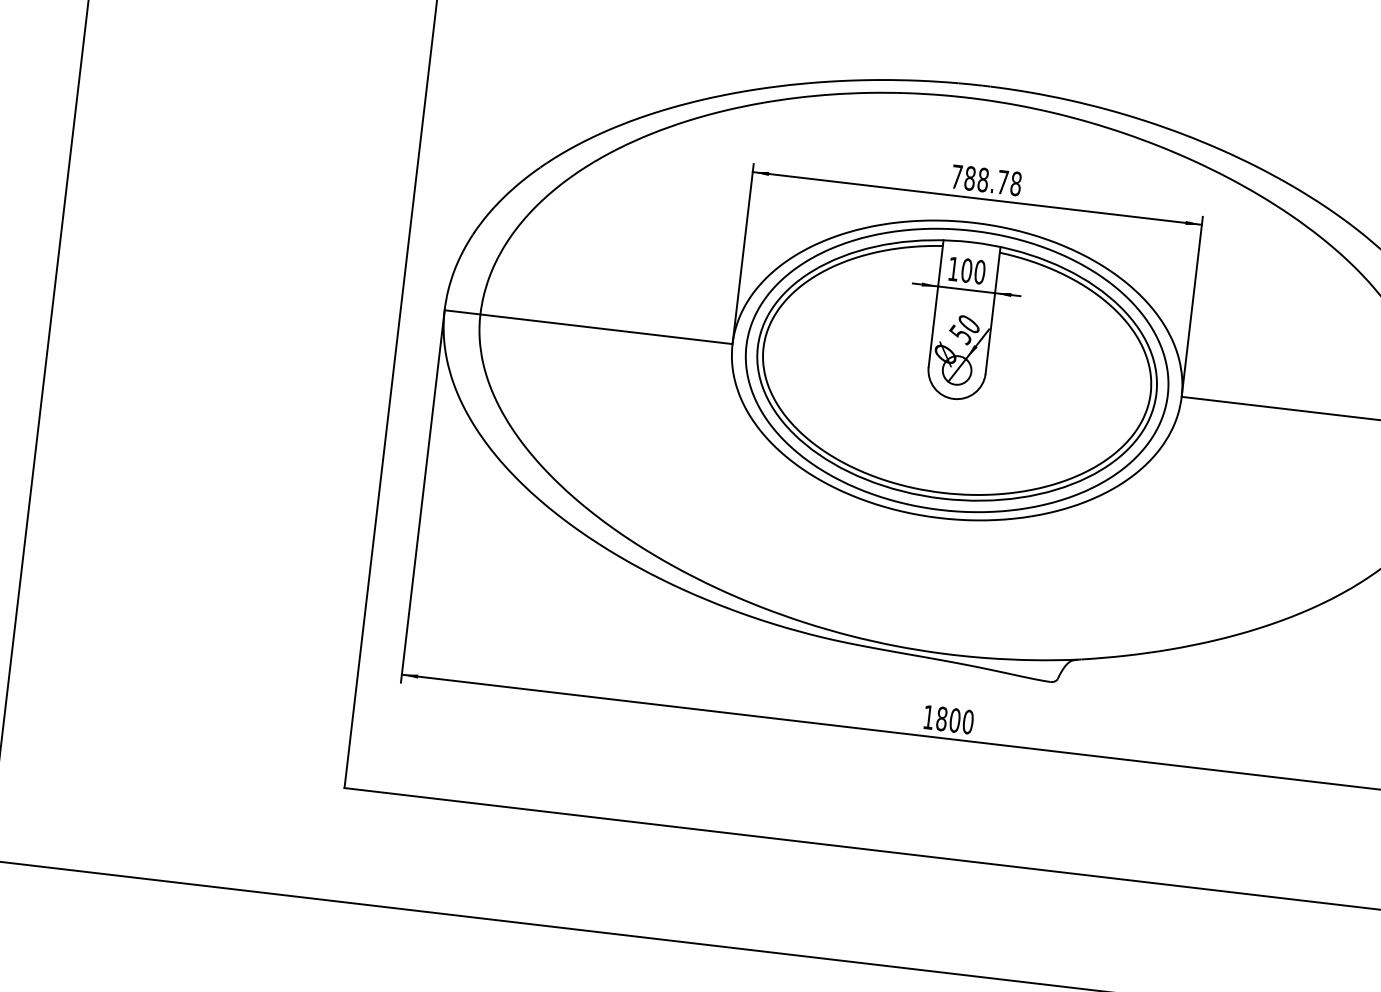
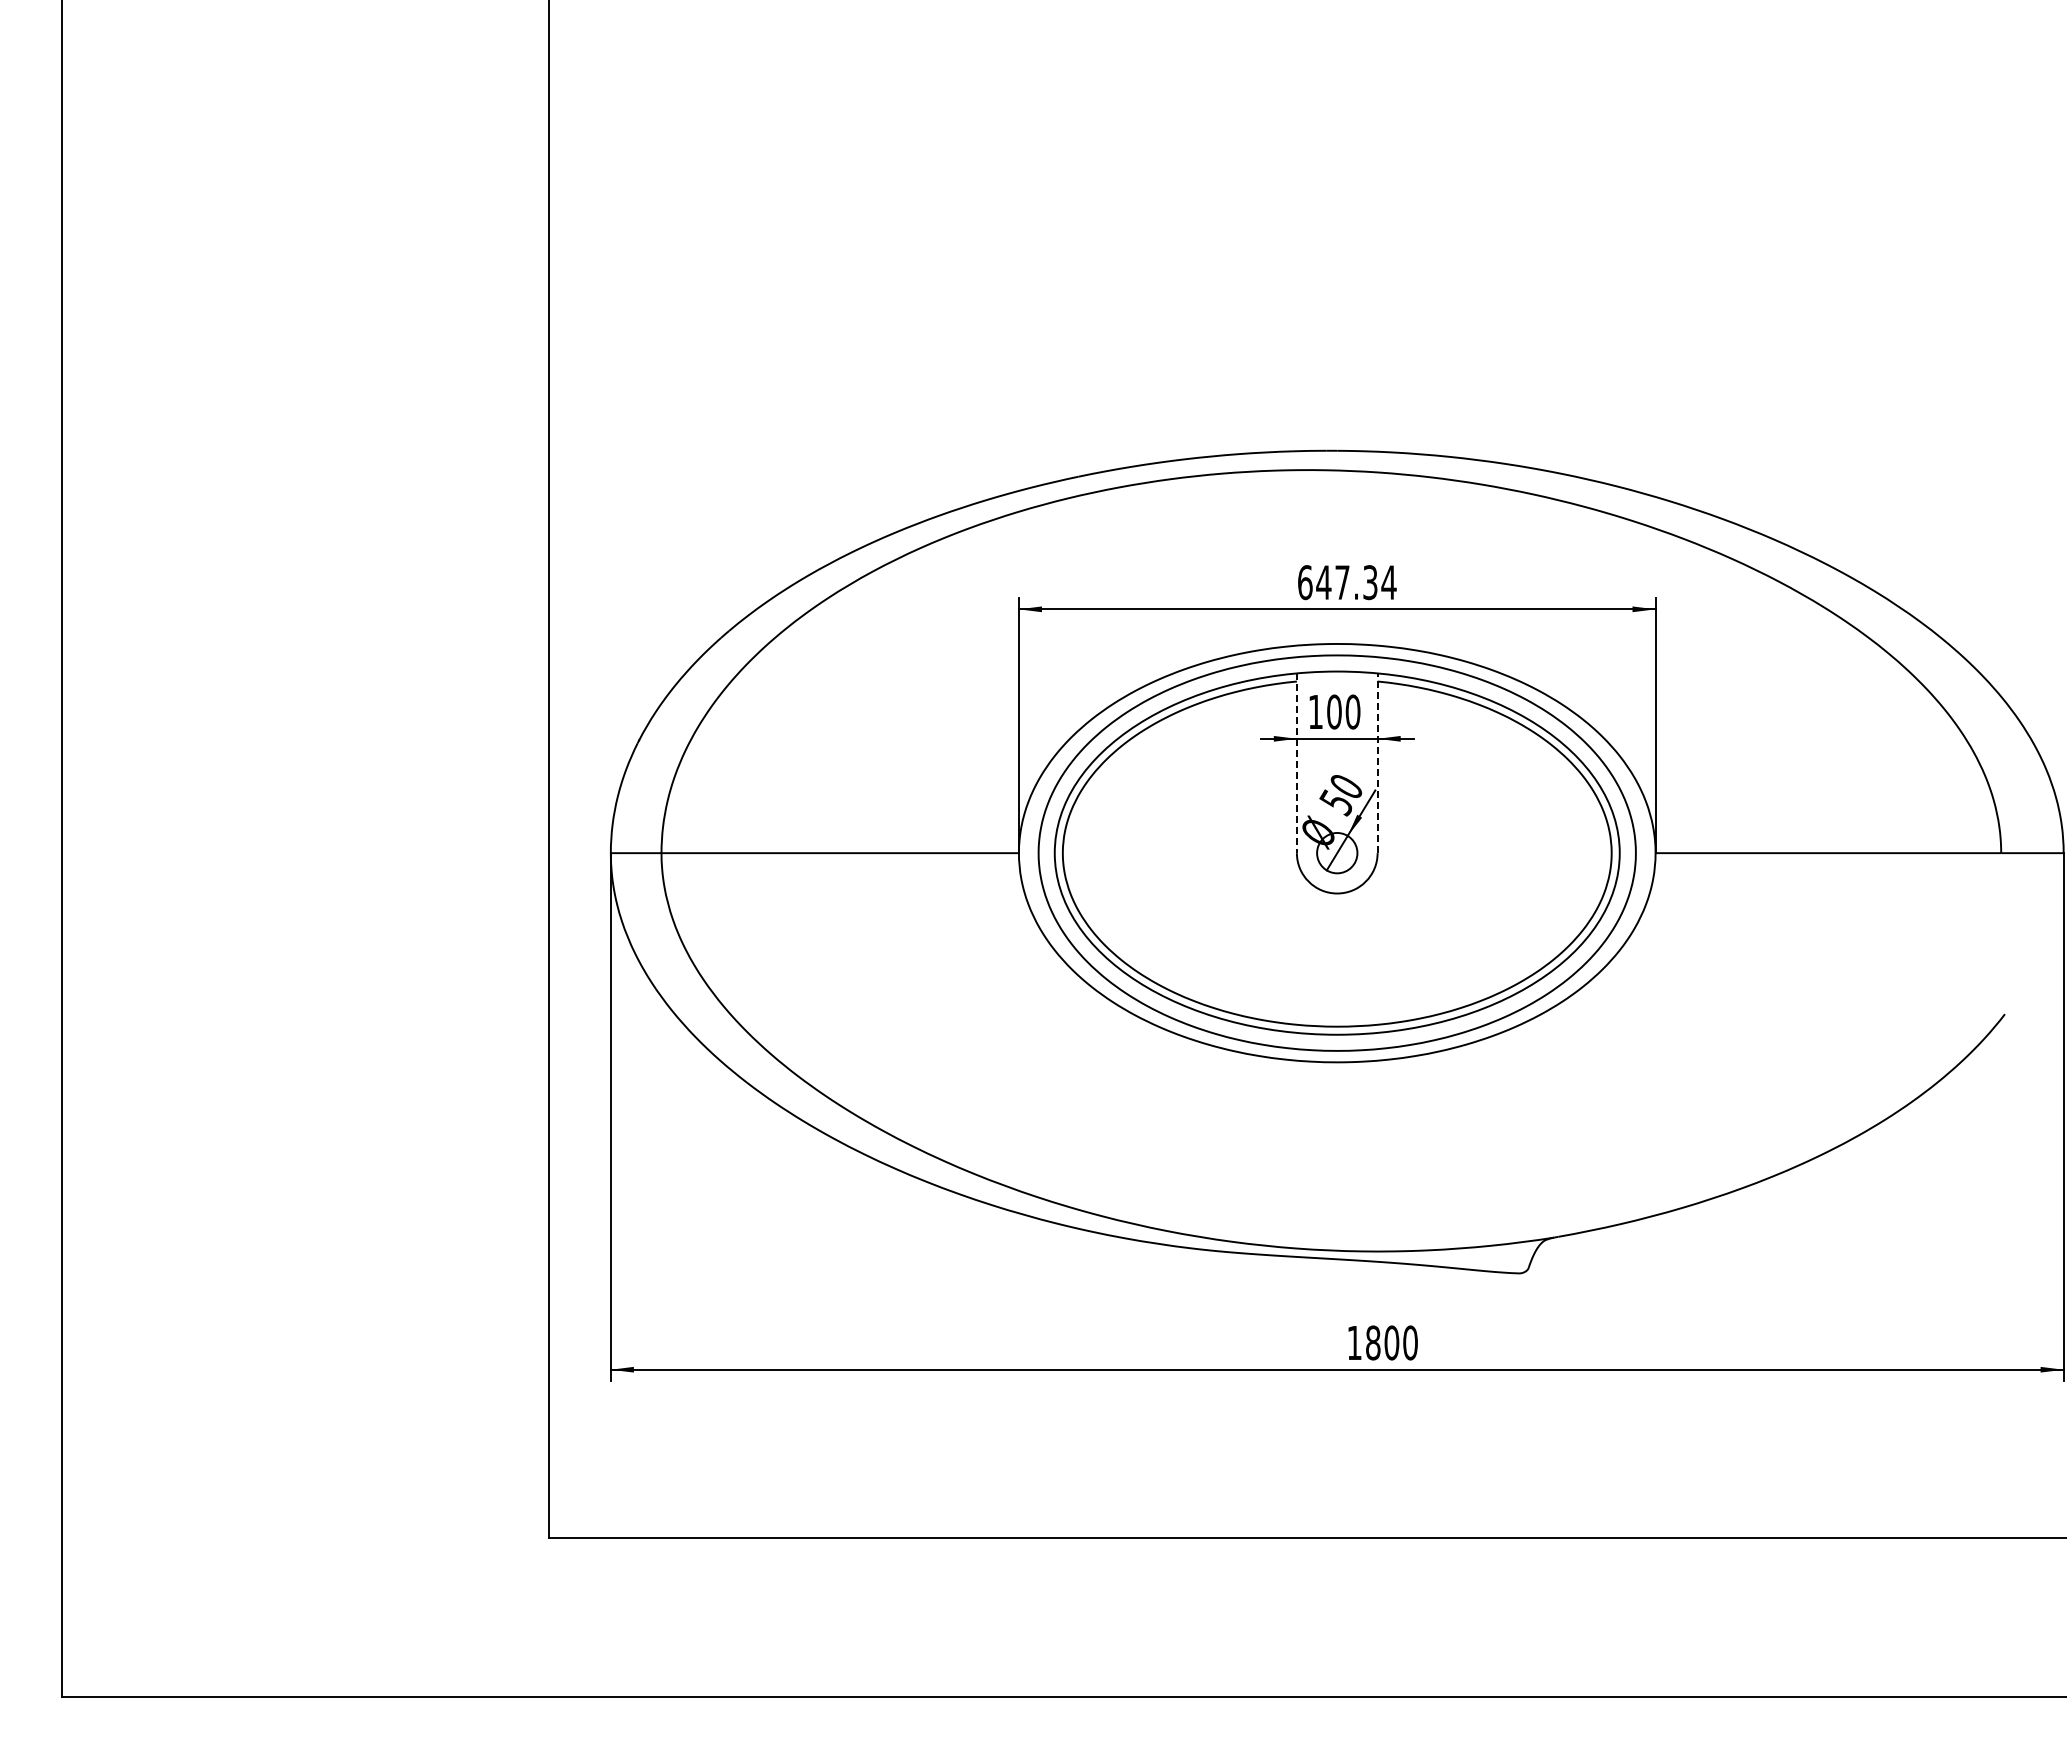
text: (986, 180) -> (1347, 582), 788.78 -> 647.34
line: (935, 303) -> (1296, 763), solid -> dashed
line: (992, 310) -> (1377, 763), solid -> dashed

